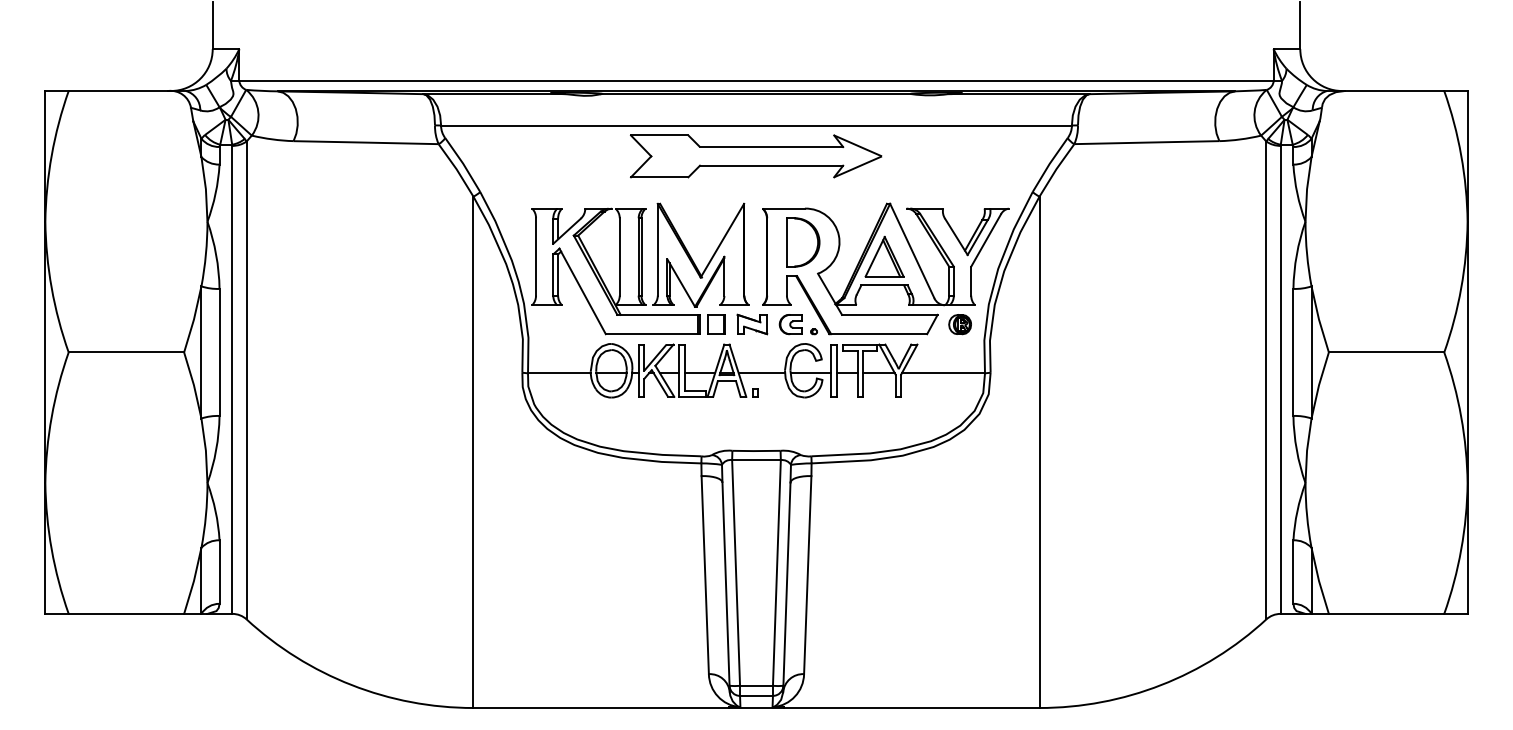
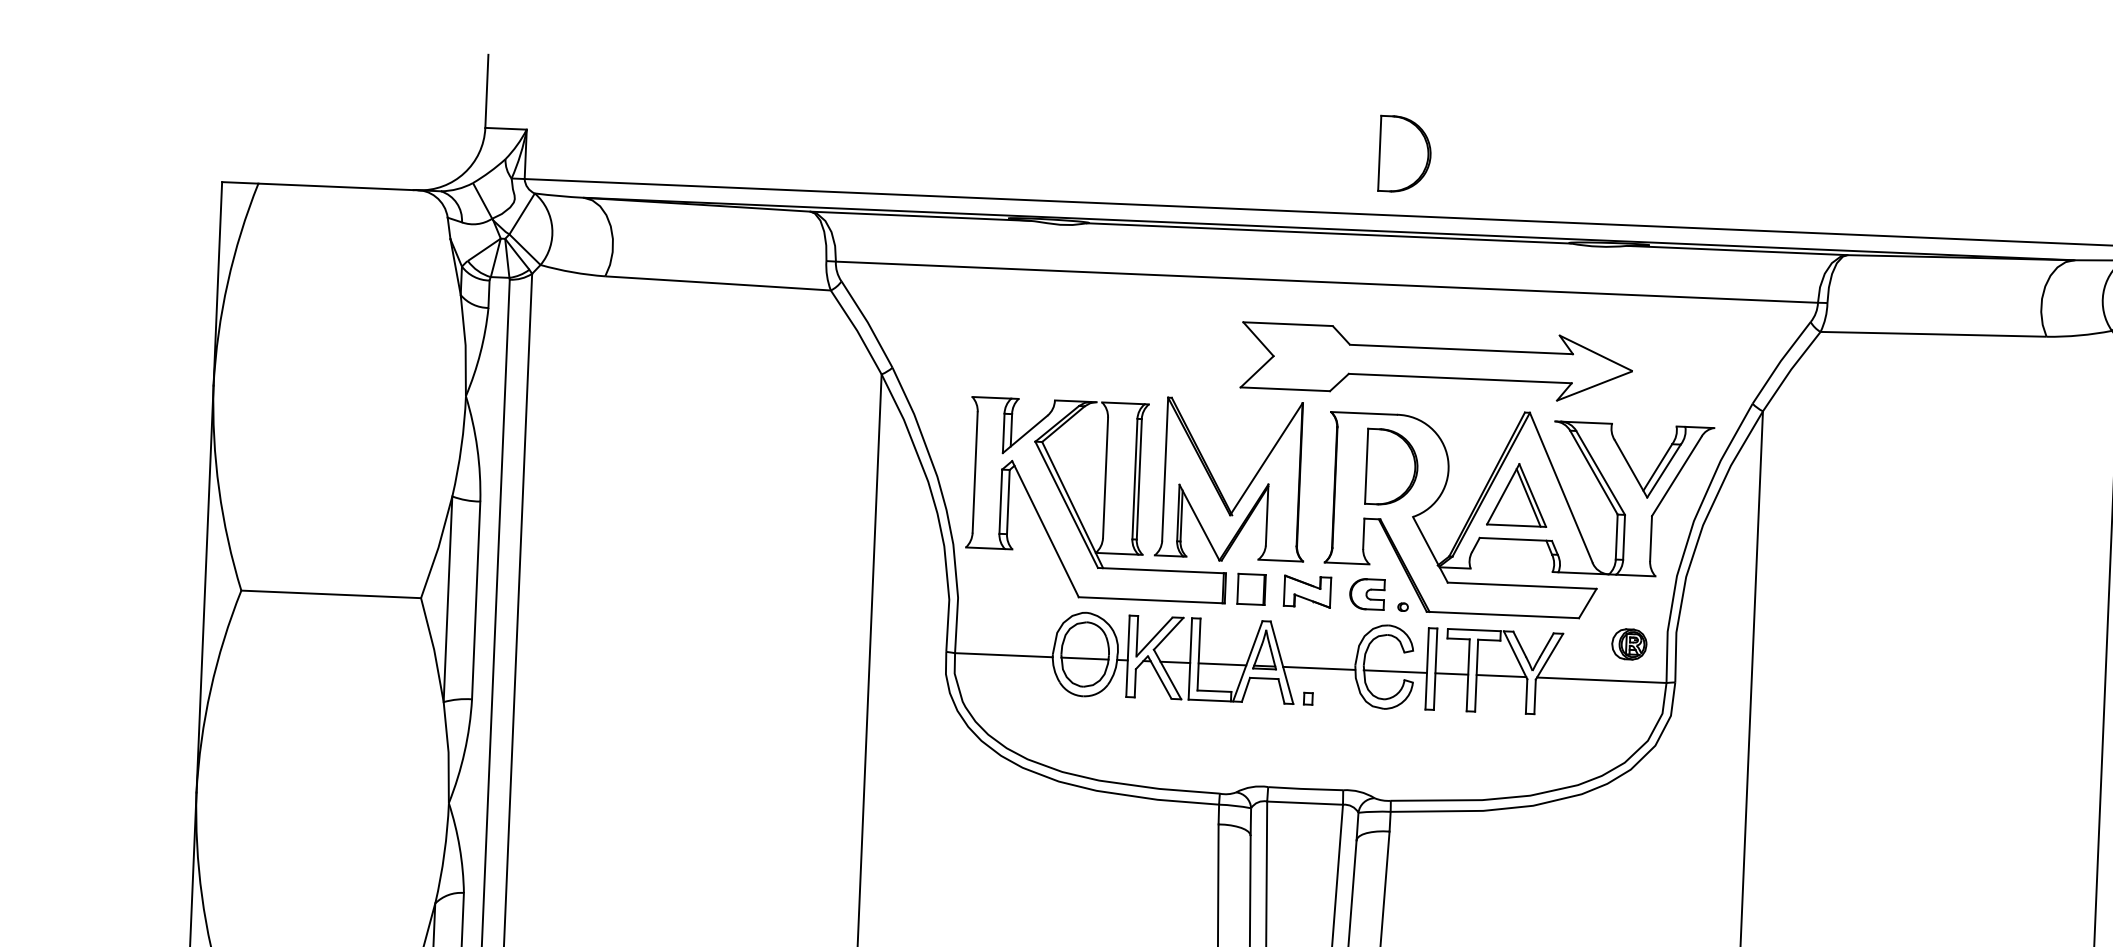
part: (803, 41) -> (1405, 154), added
part: (756, 156) -> (1437, 363), moved
part: (959, 324) -> (1628, 644), moved

